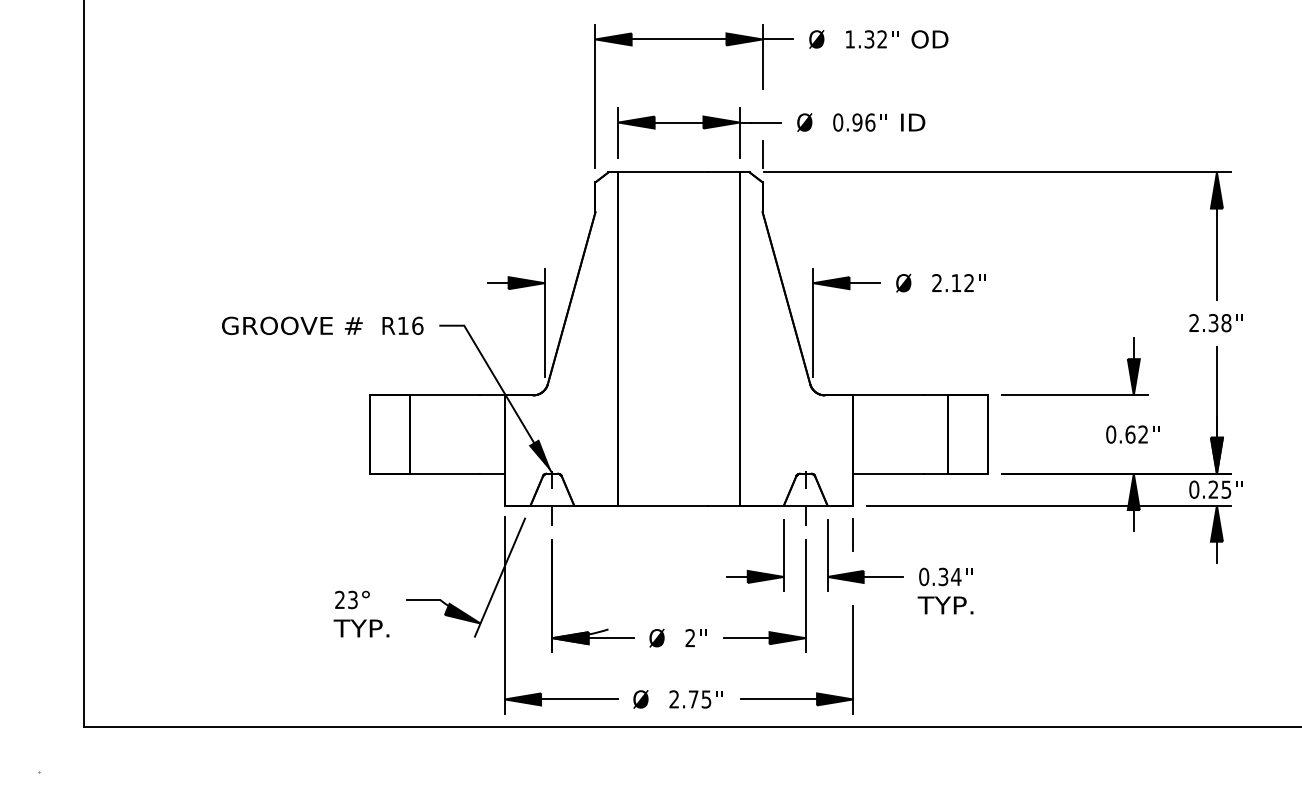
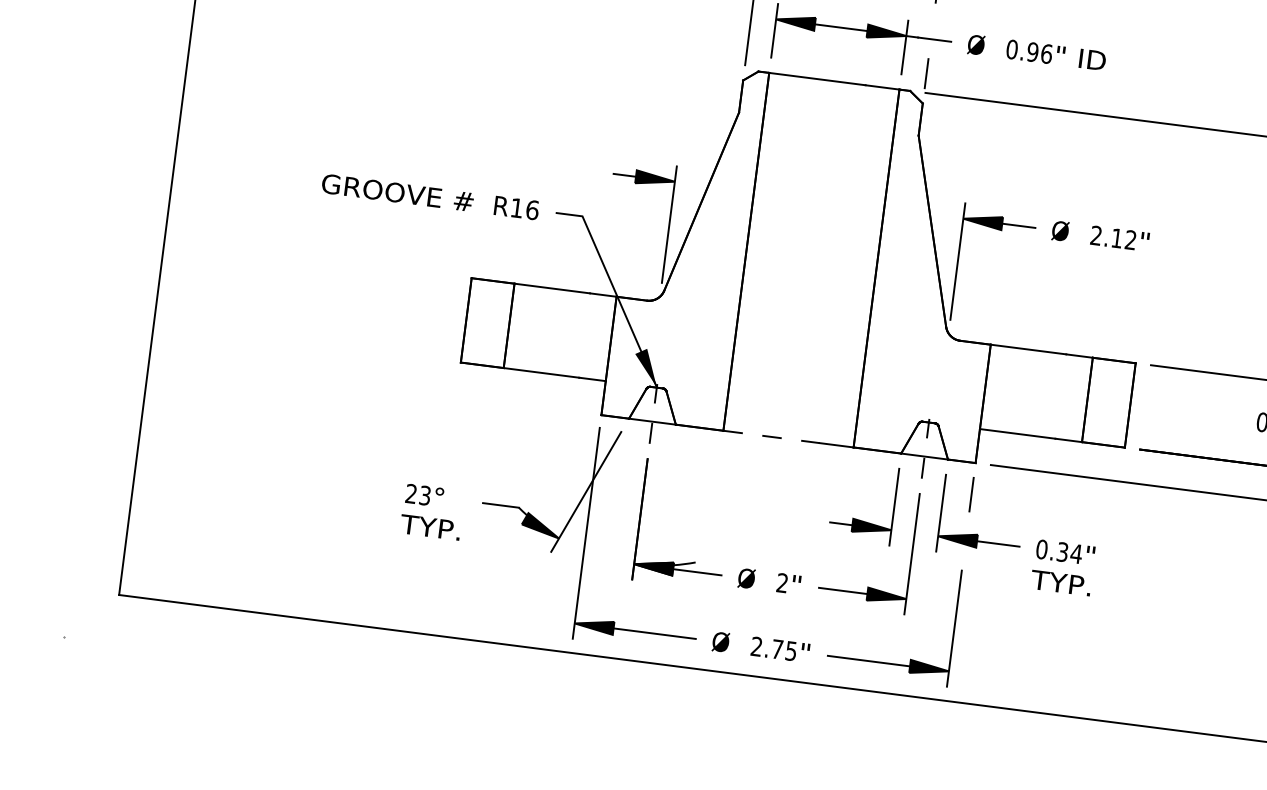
line: (663, 505) -> (771, 436), solid -> dashed

